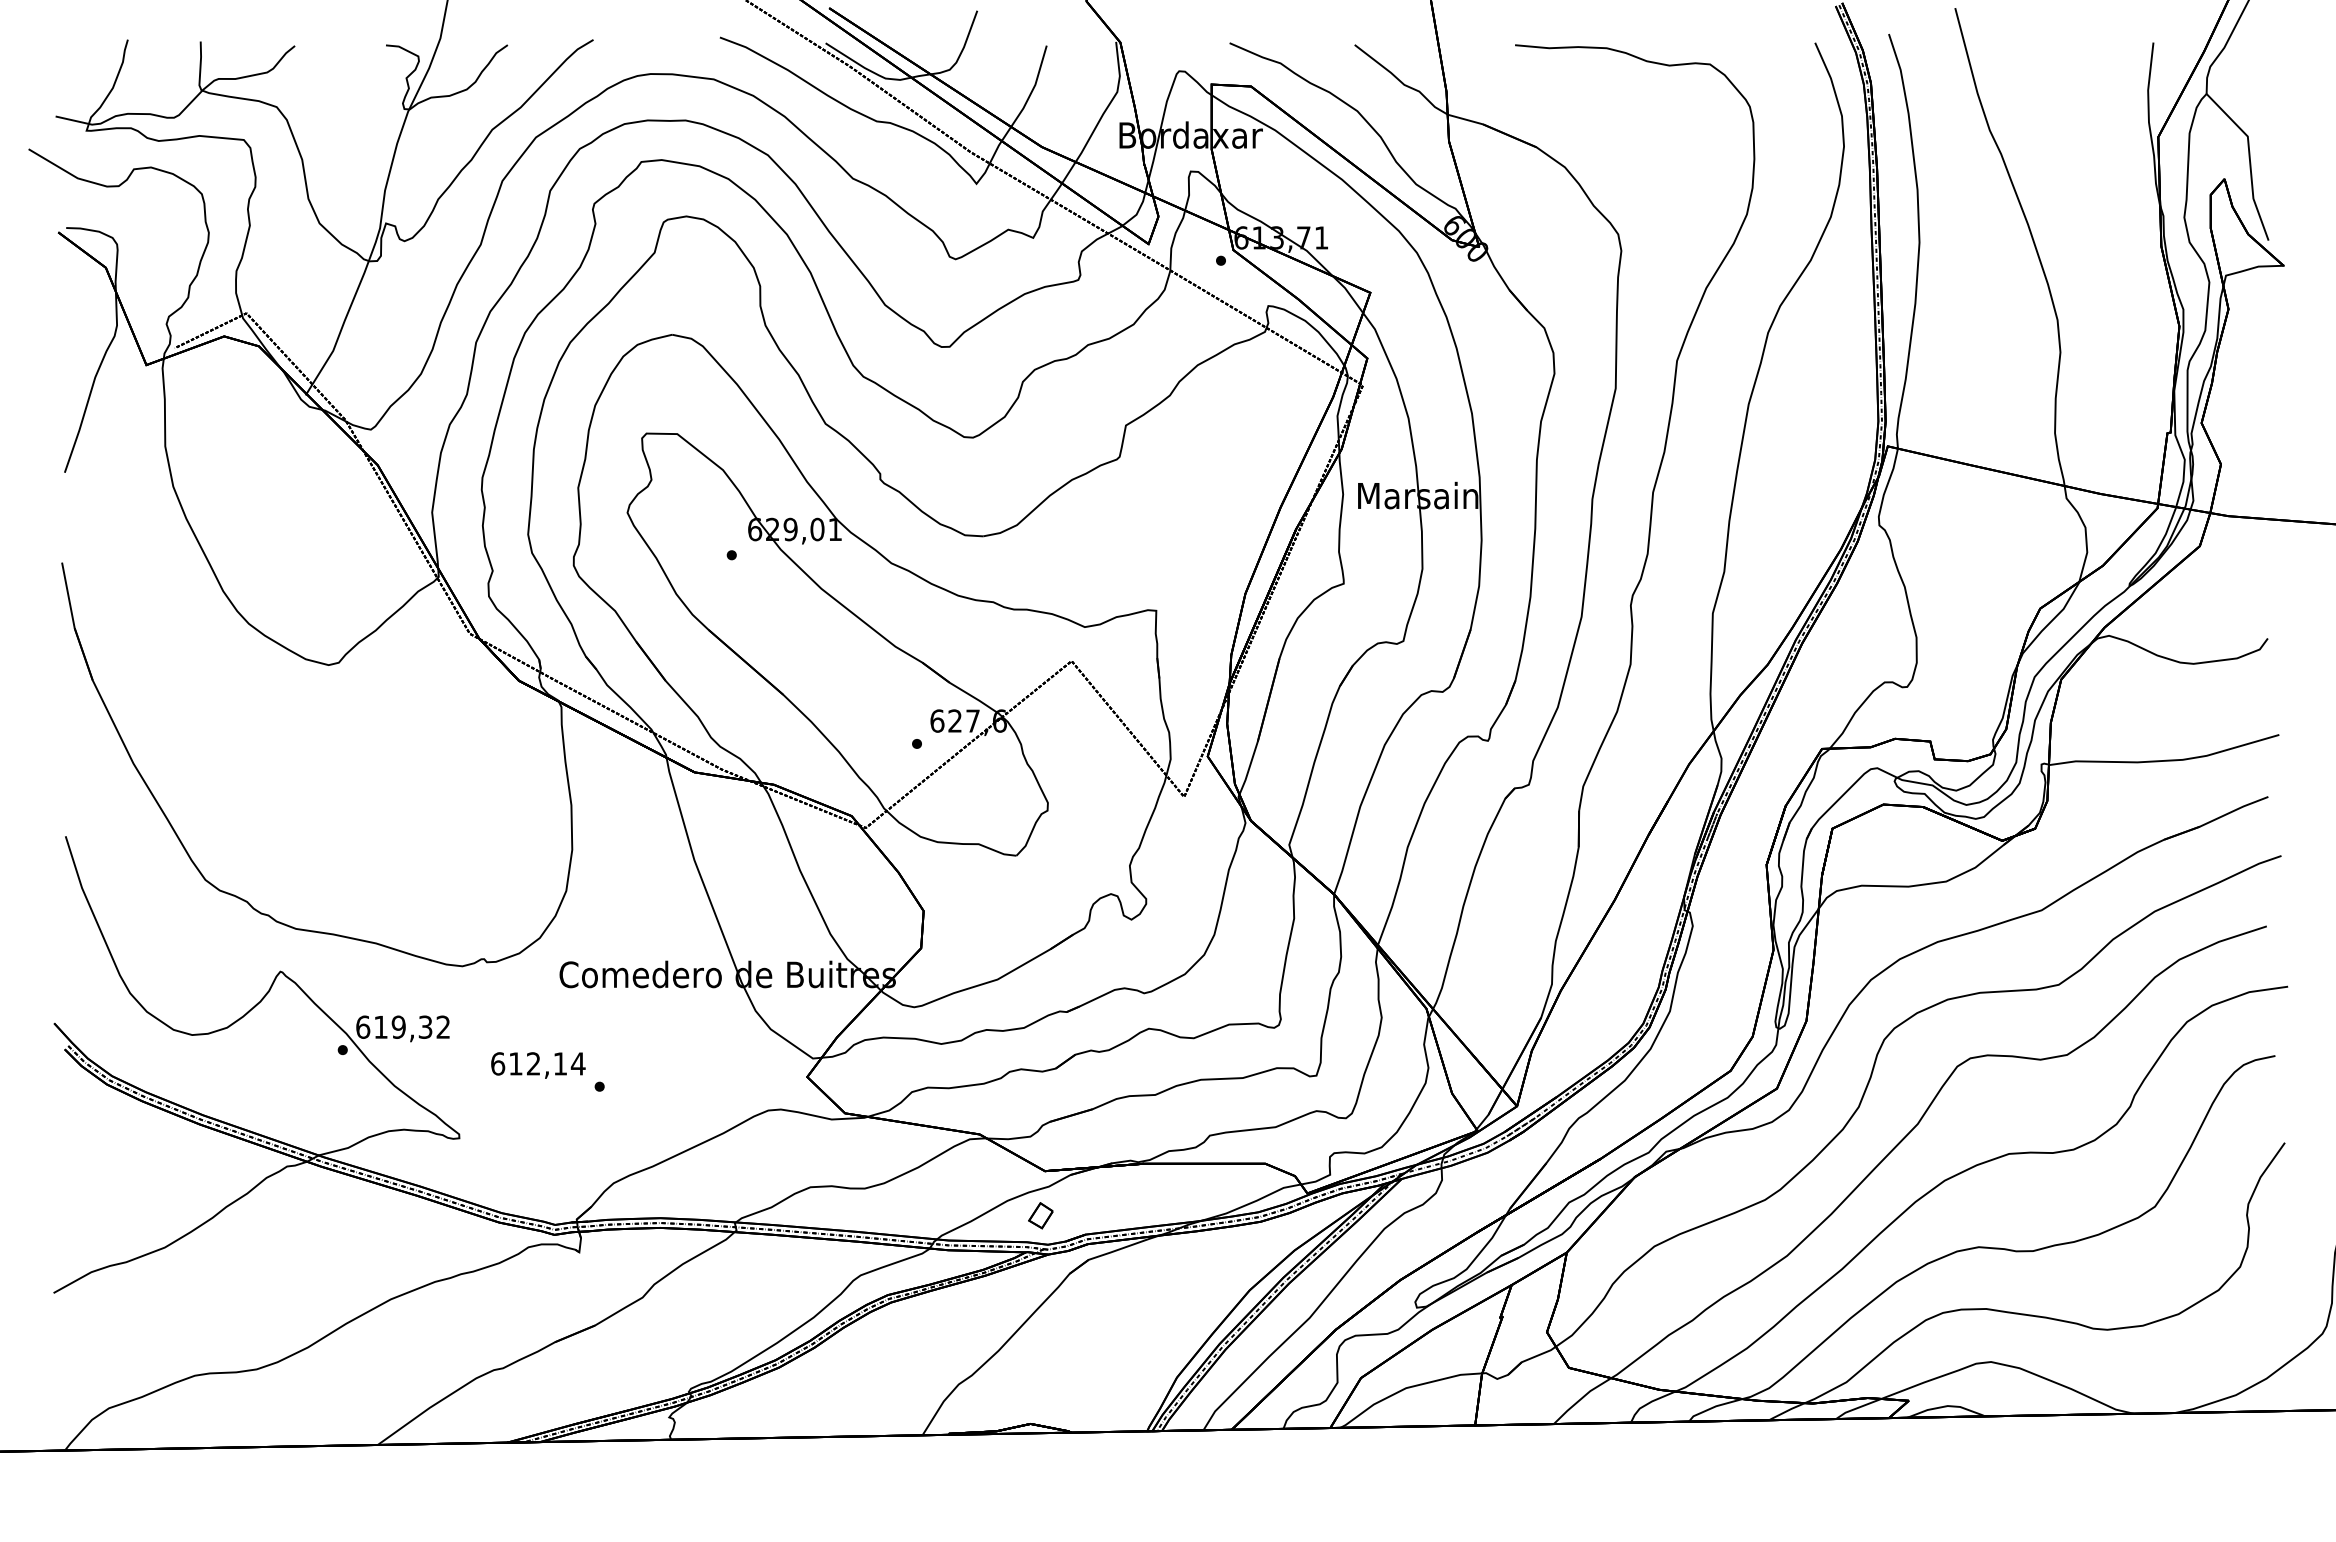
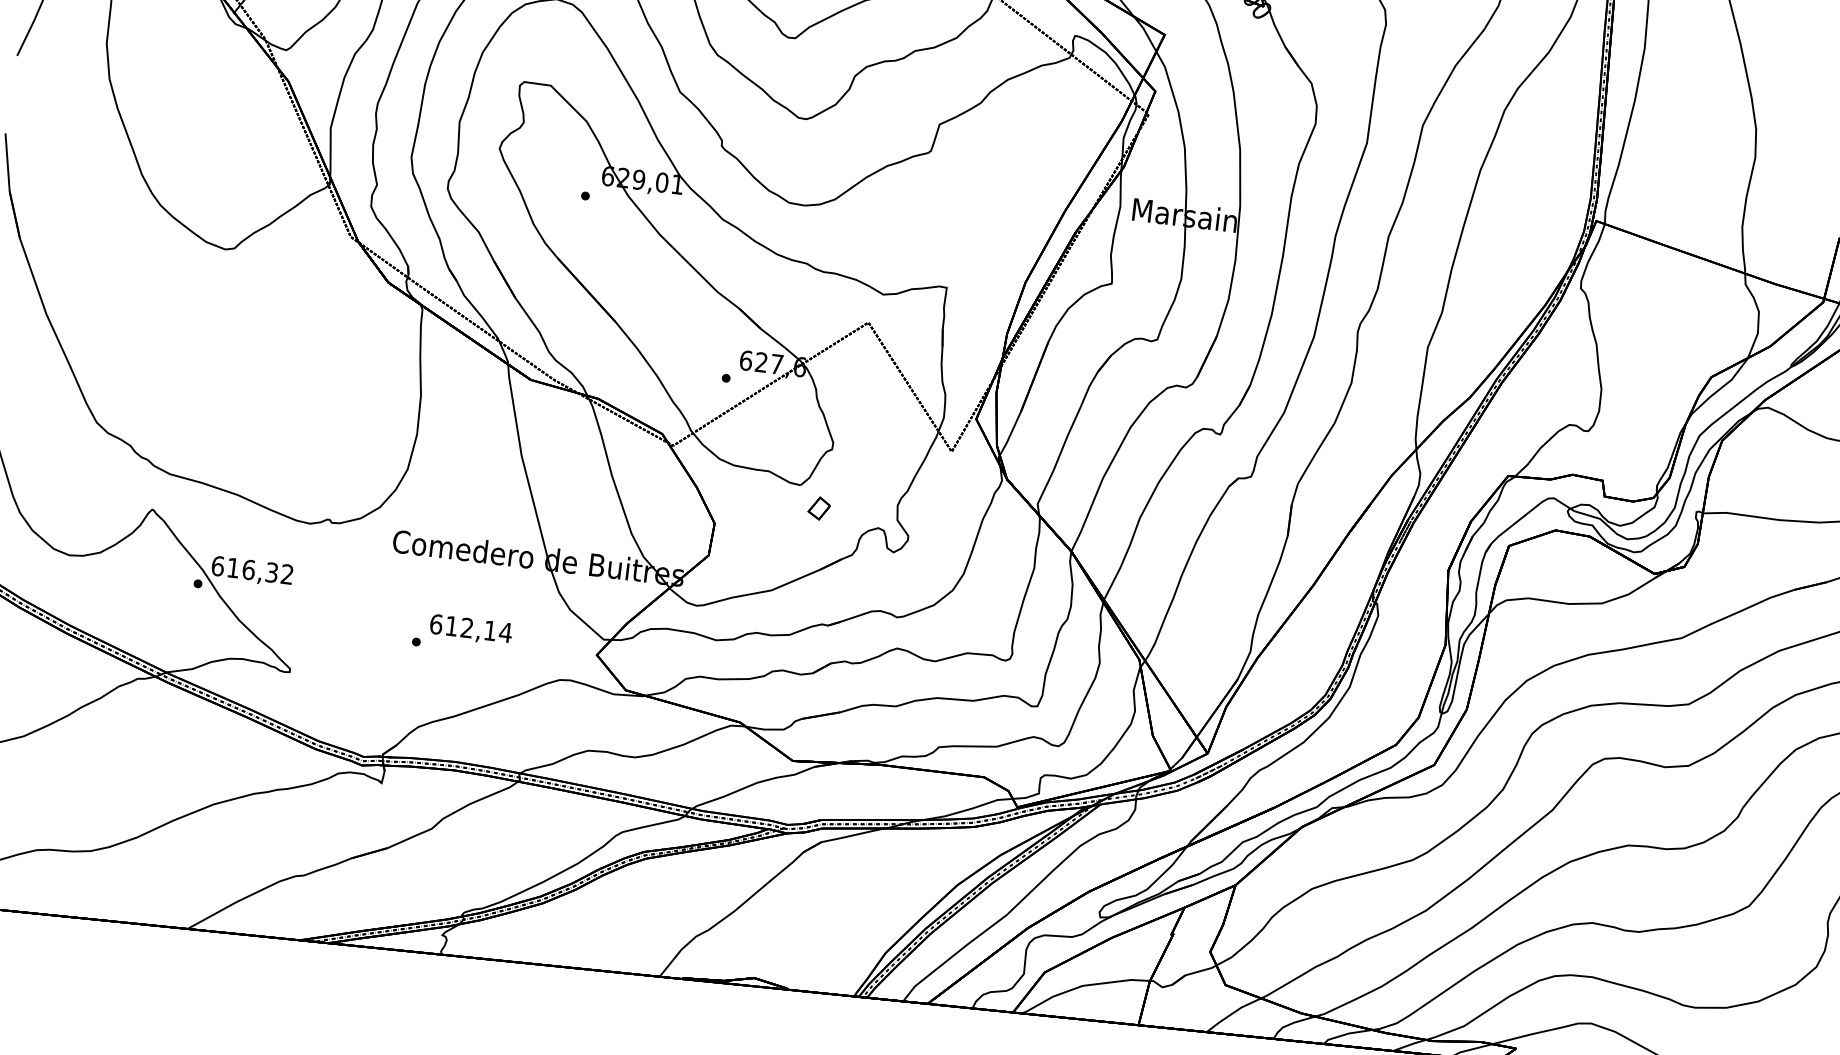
text: (398, 1026) -> (248, 569), 619,32 -> 616,32
text: (538, 1065) -> (471, 629), moved
part: (1040, 1215) -> (818, 508), moved

